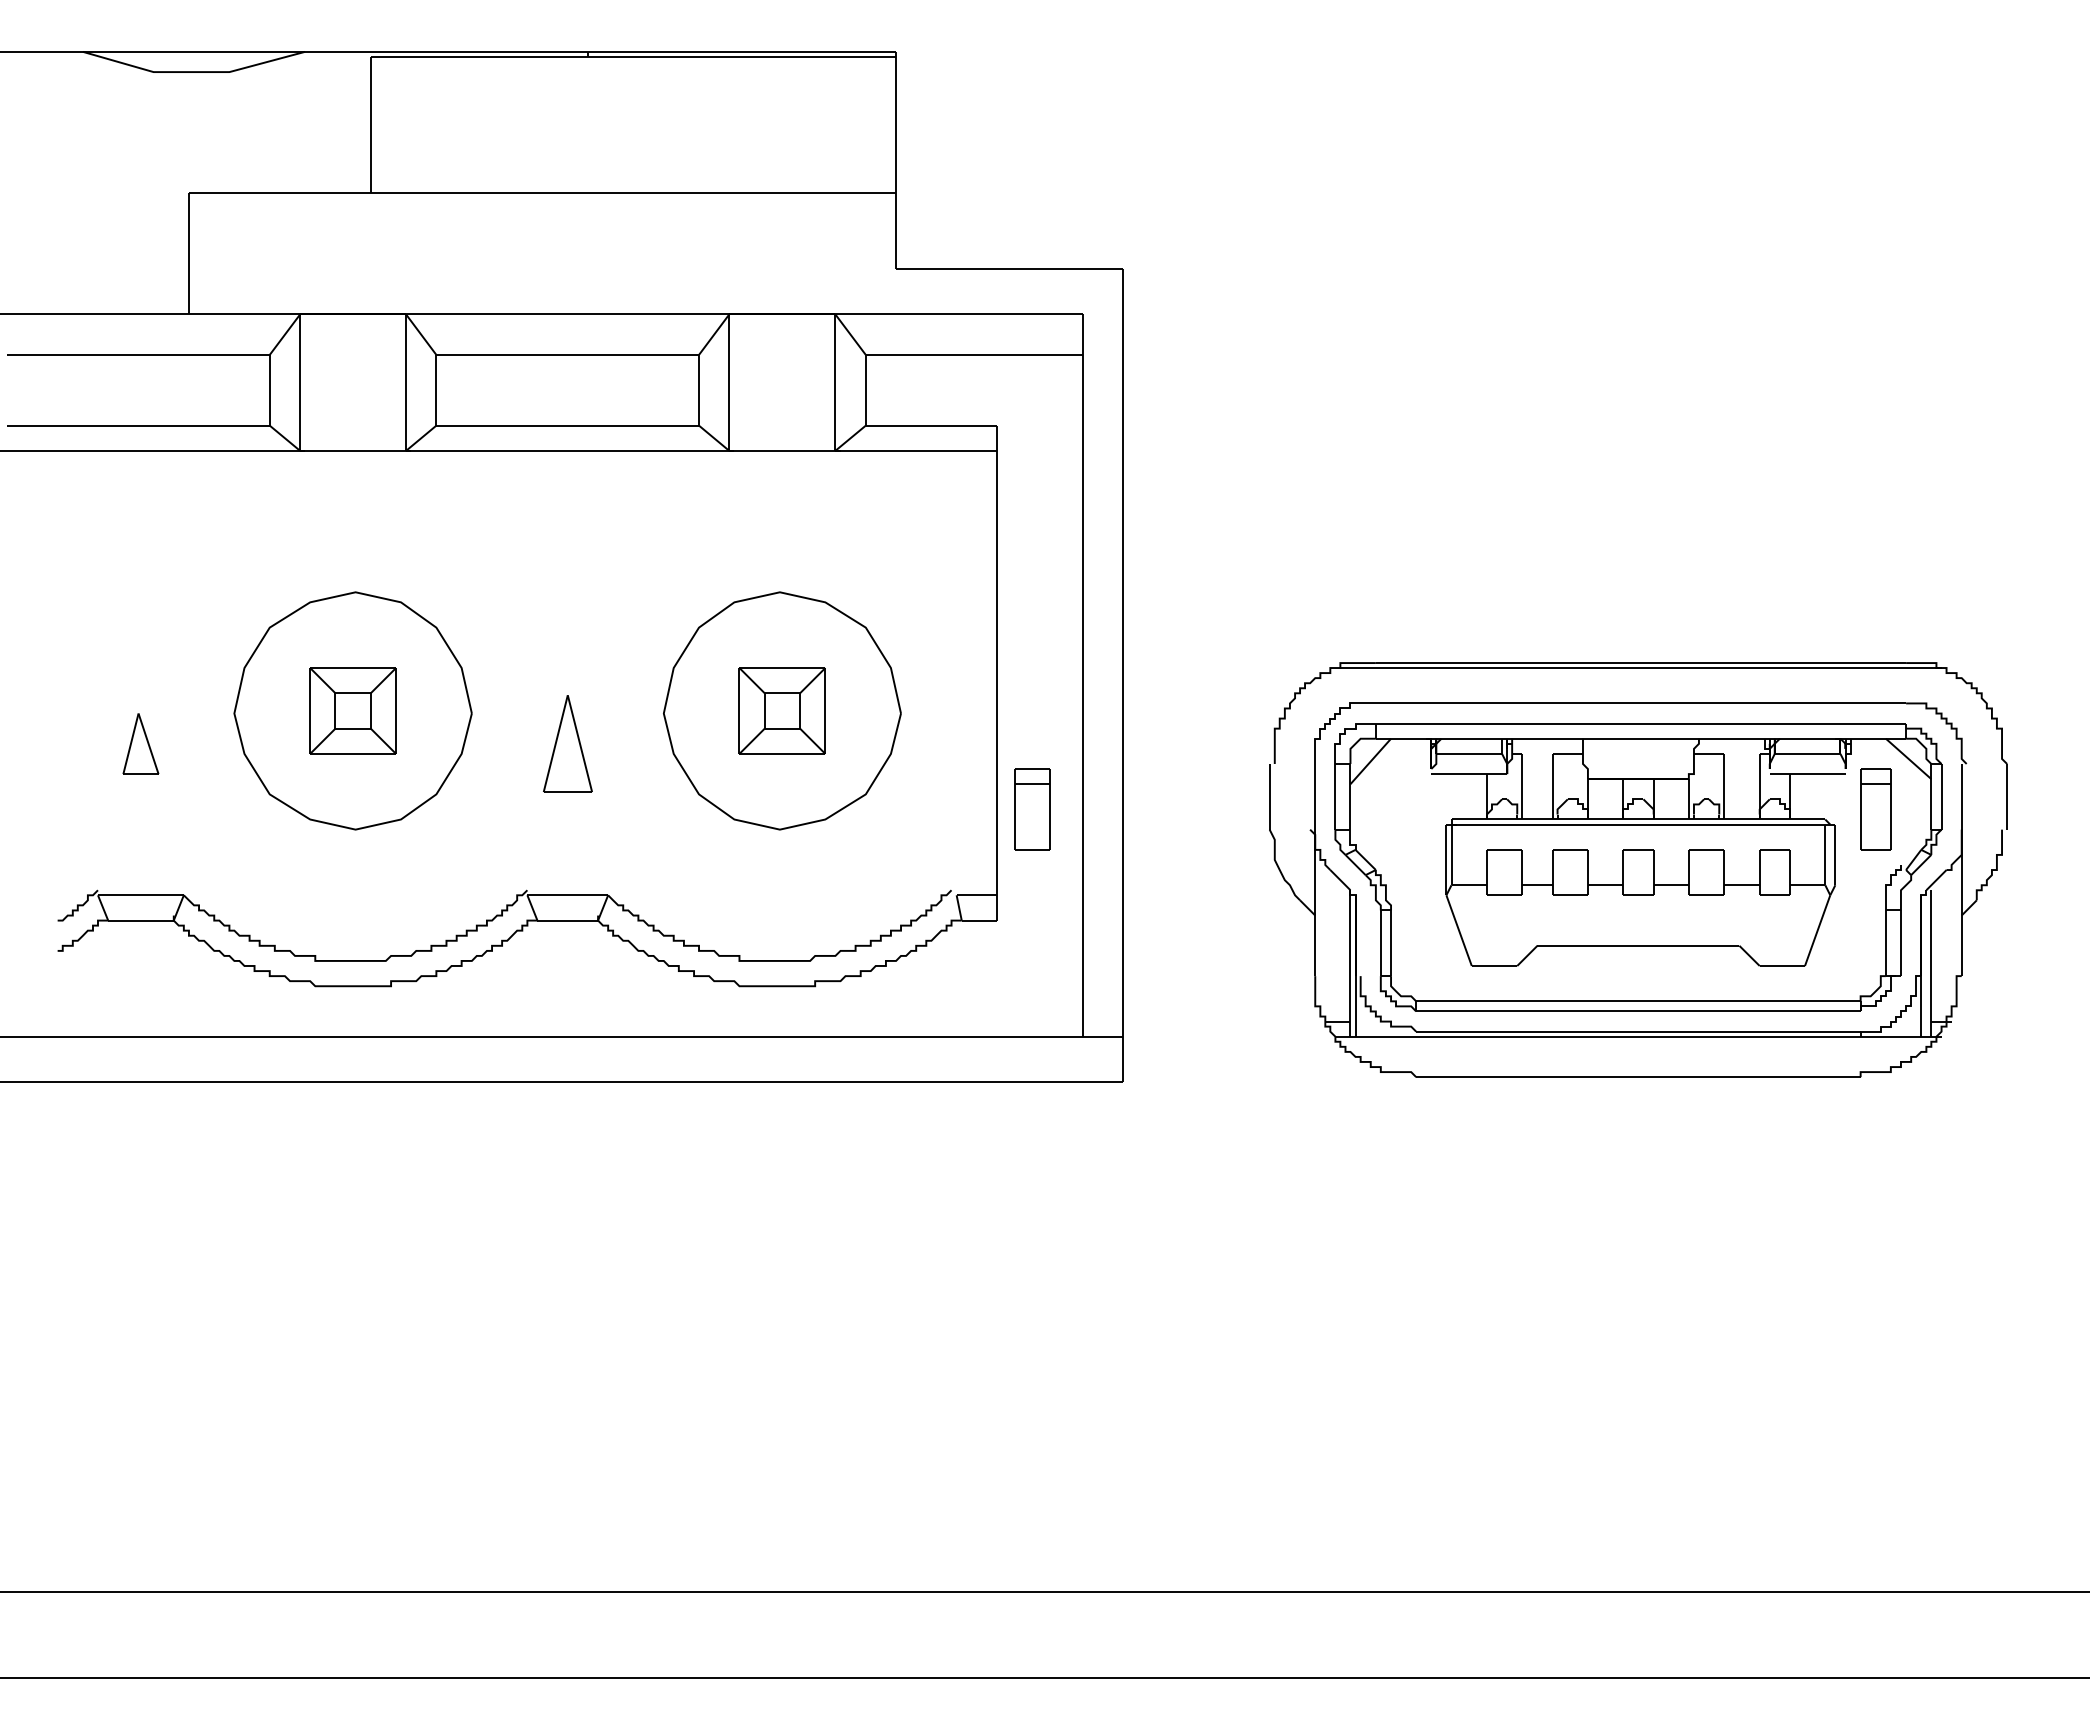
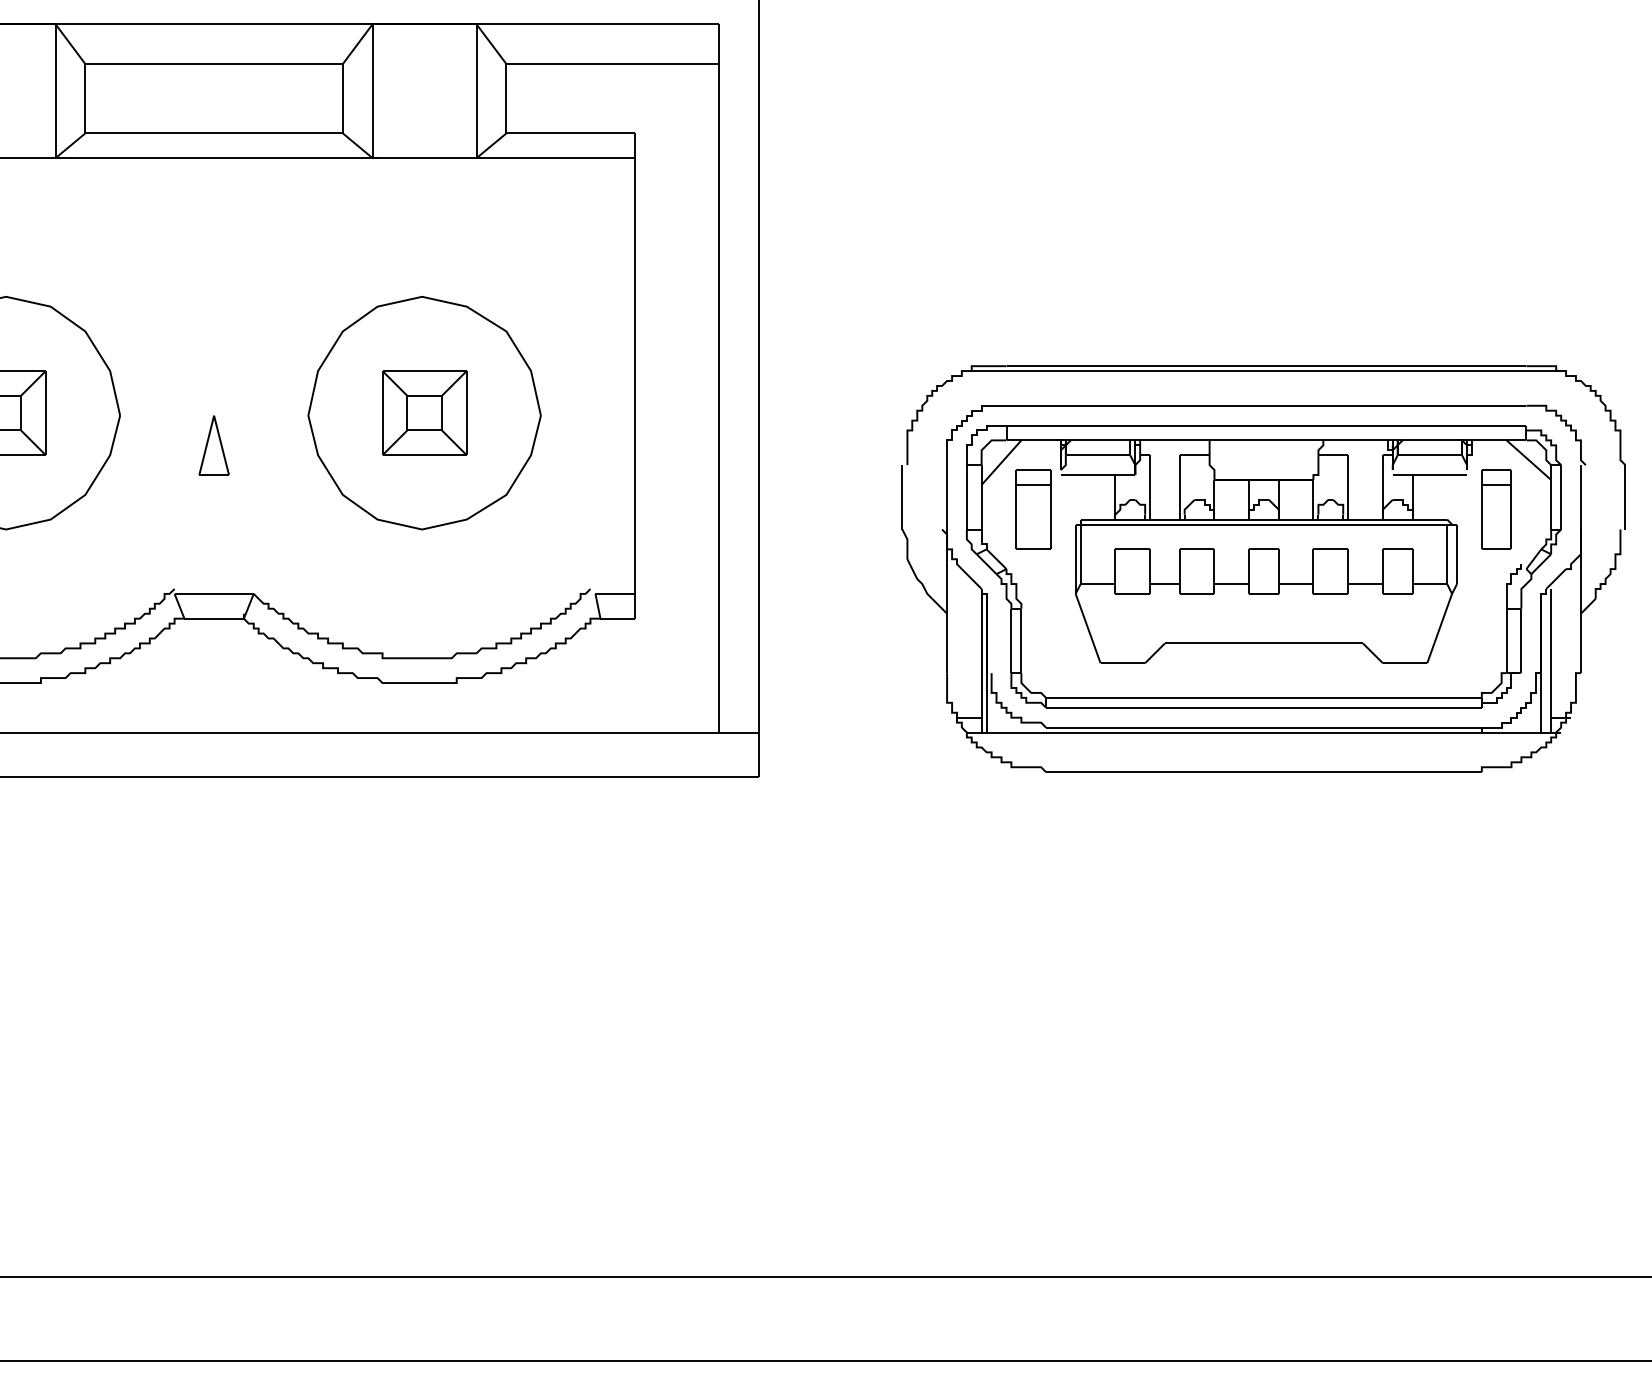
part: (567, 743) -> (213, 445), size x0.62
part: (1032, 809) -> (1033, 509), moved

